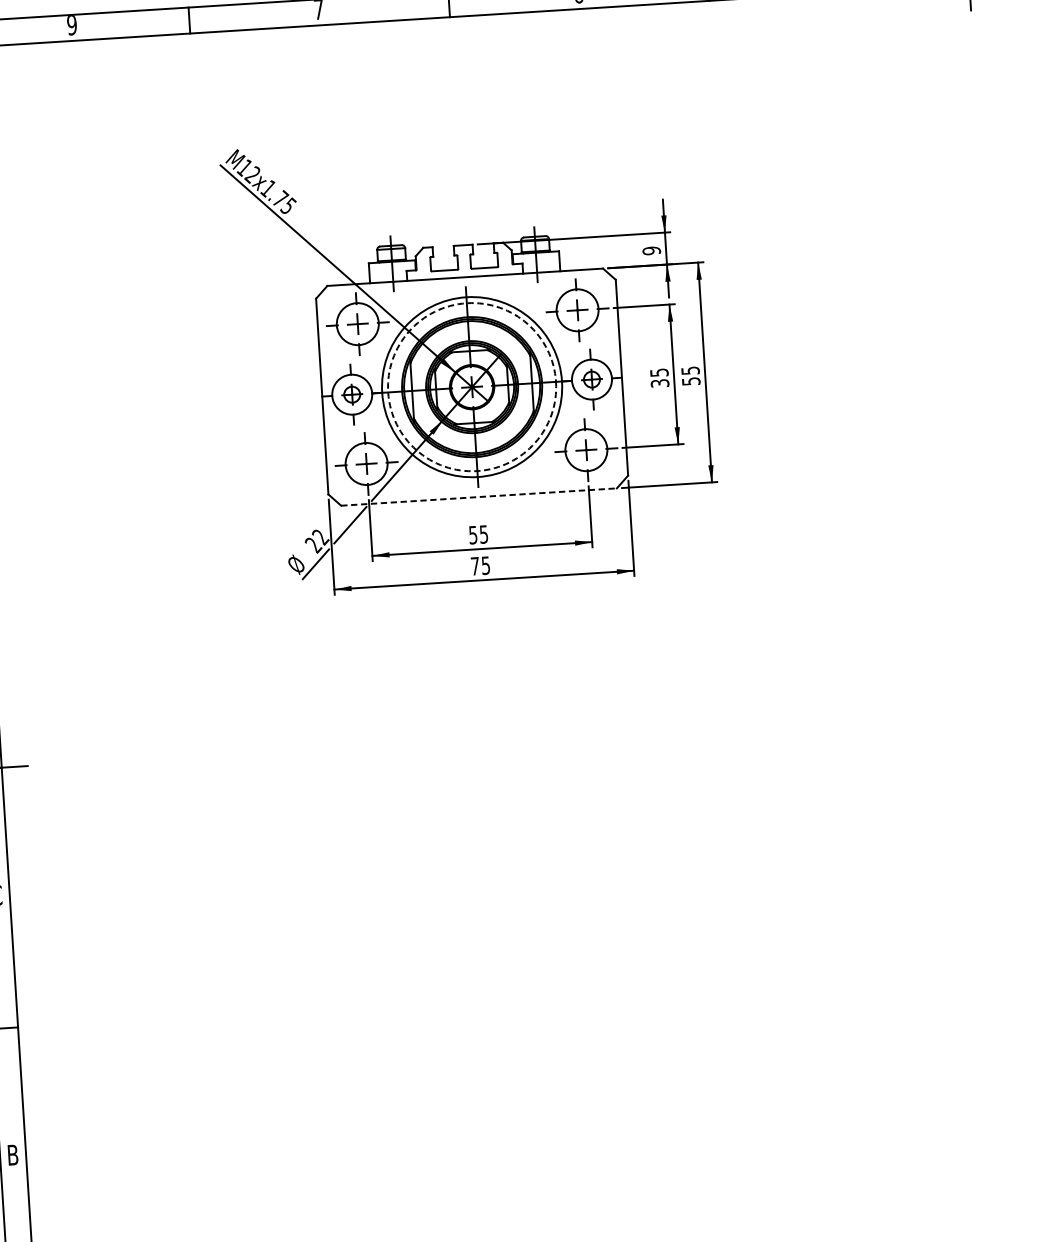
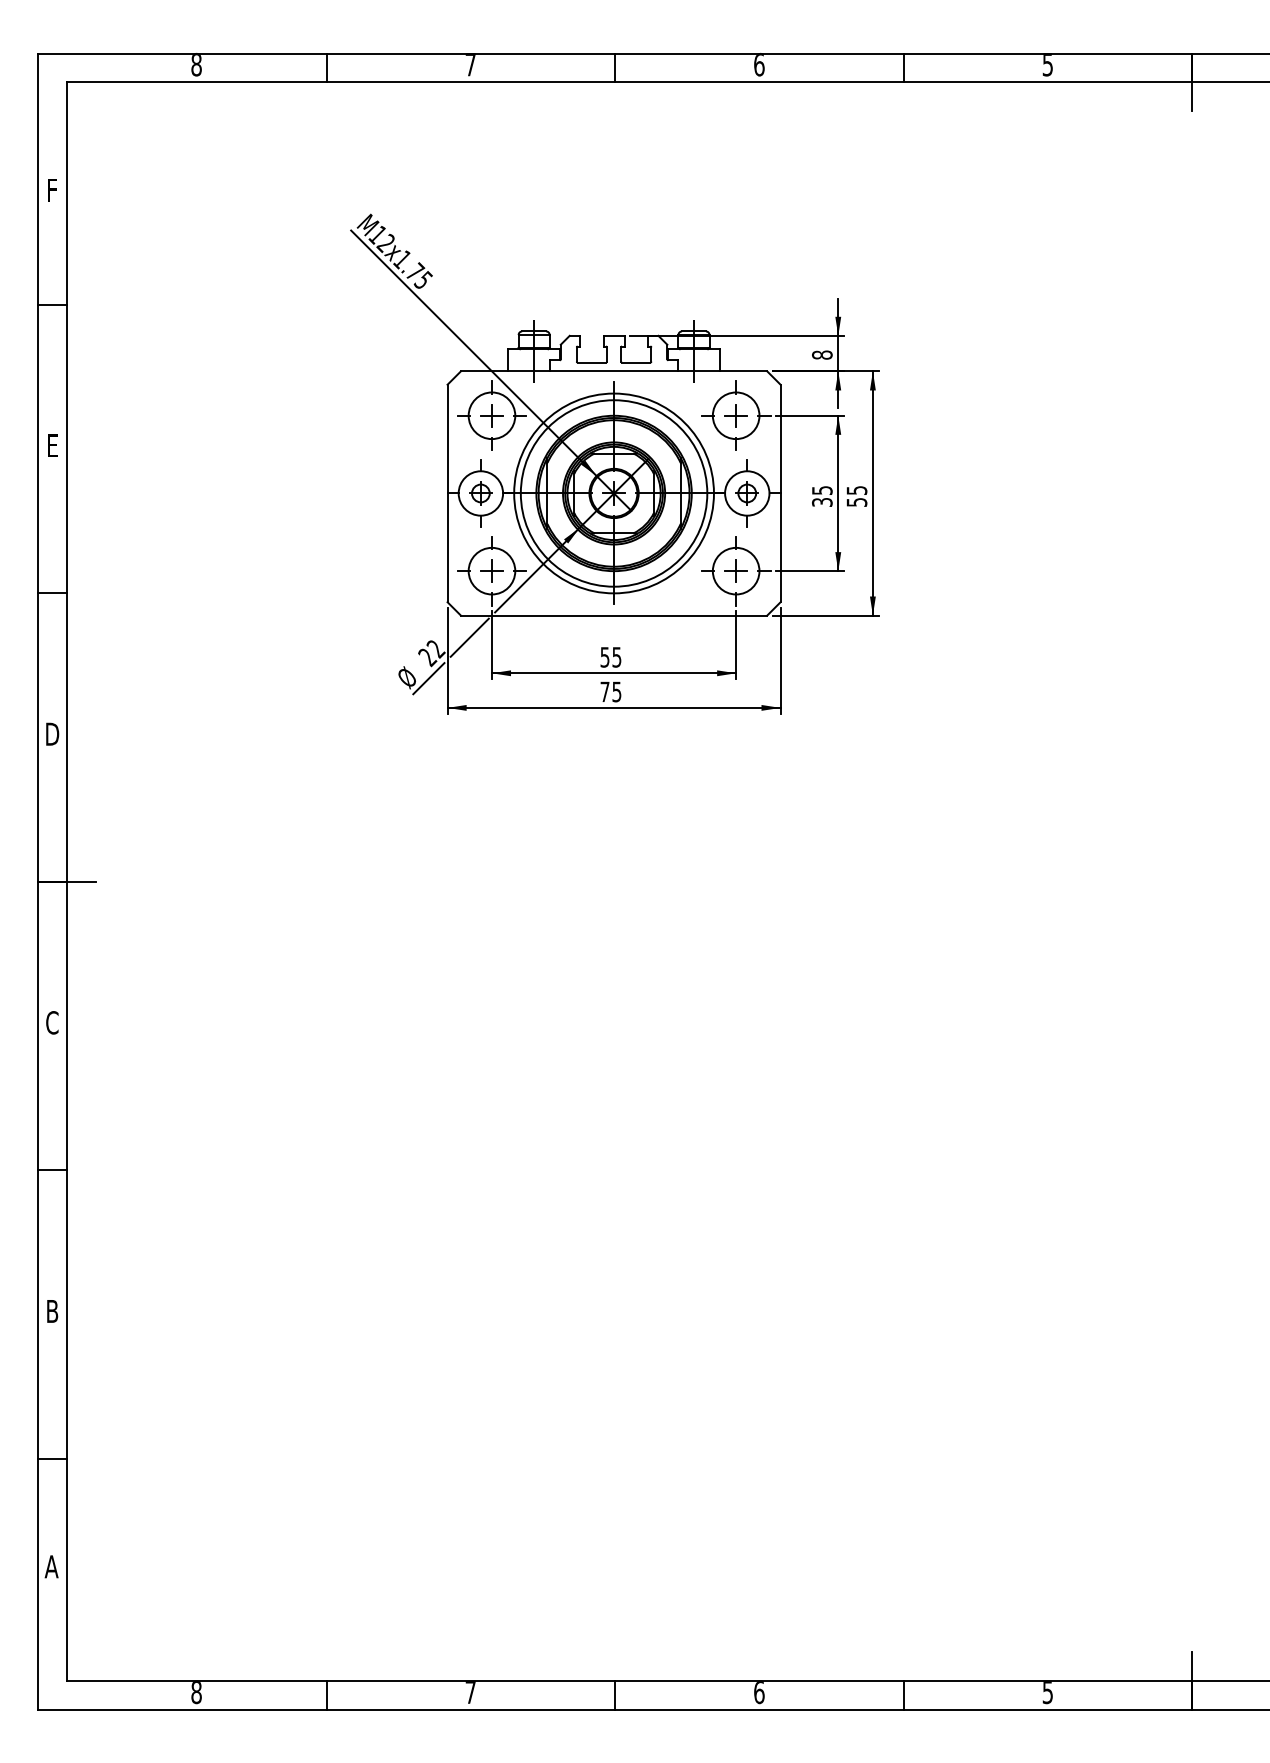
text: (72, 25) -> (196, 65), 9 -> 8
text: (651, 250) -> (822, 354), 9 -> 8
circle: (471, 387) -> (613, 493), dashed -> solid
line: (479, 496) -> (614, 615), dashed -> solid

